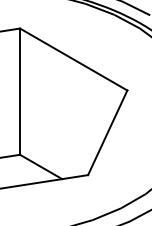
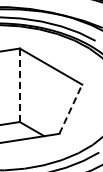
line: (19, 92) -> (19, 85), solid -> dashed
line: (108, 131) -> (71, 108), solid -> dashed

